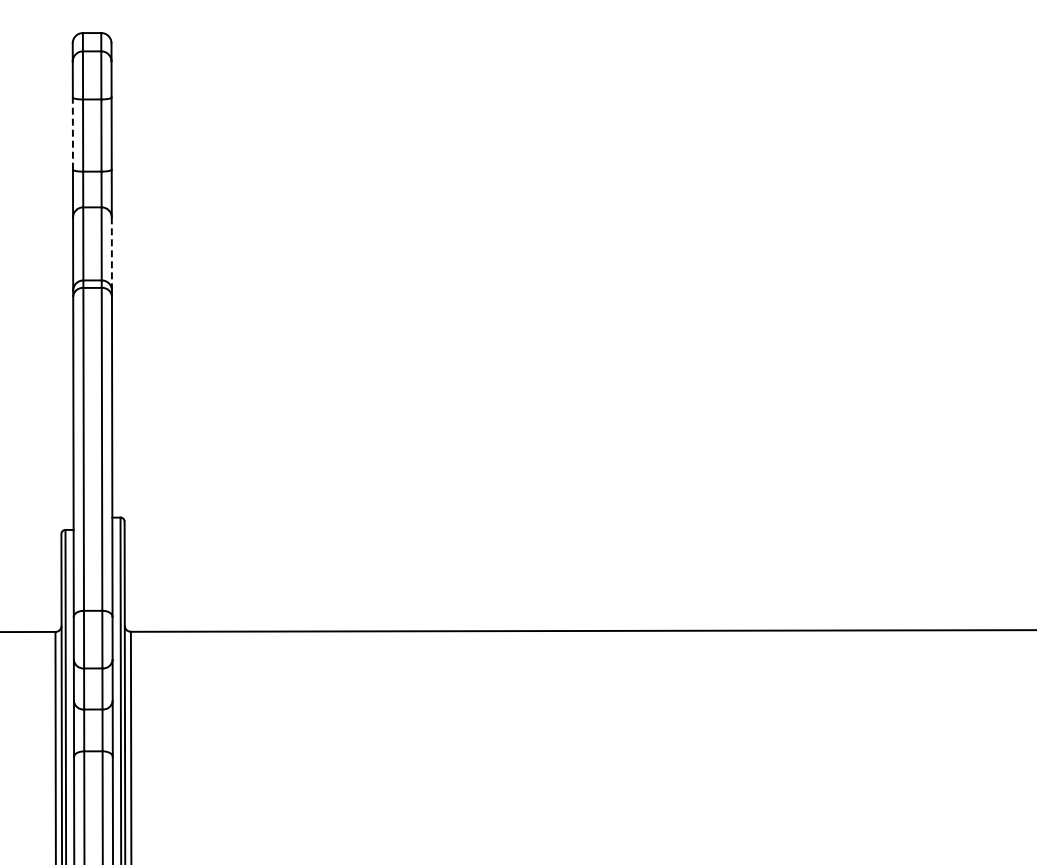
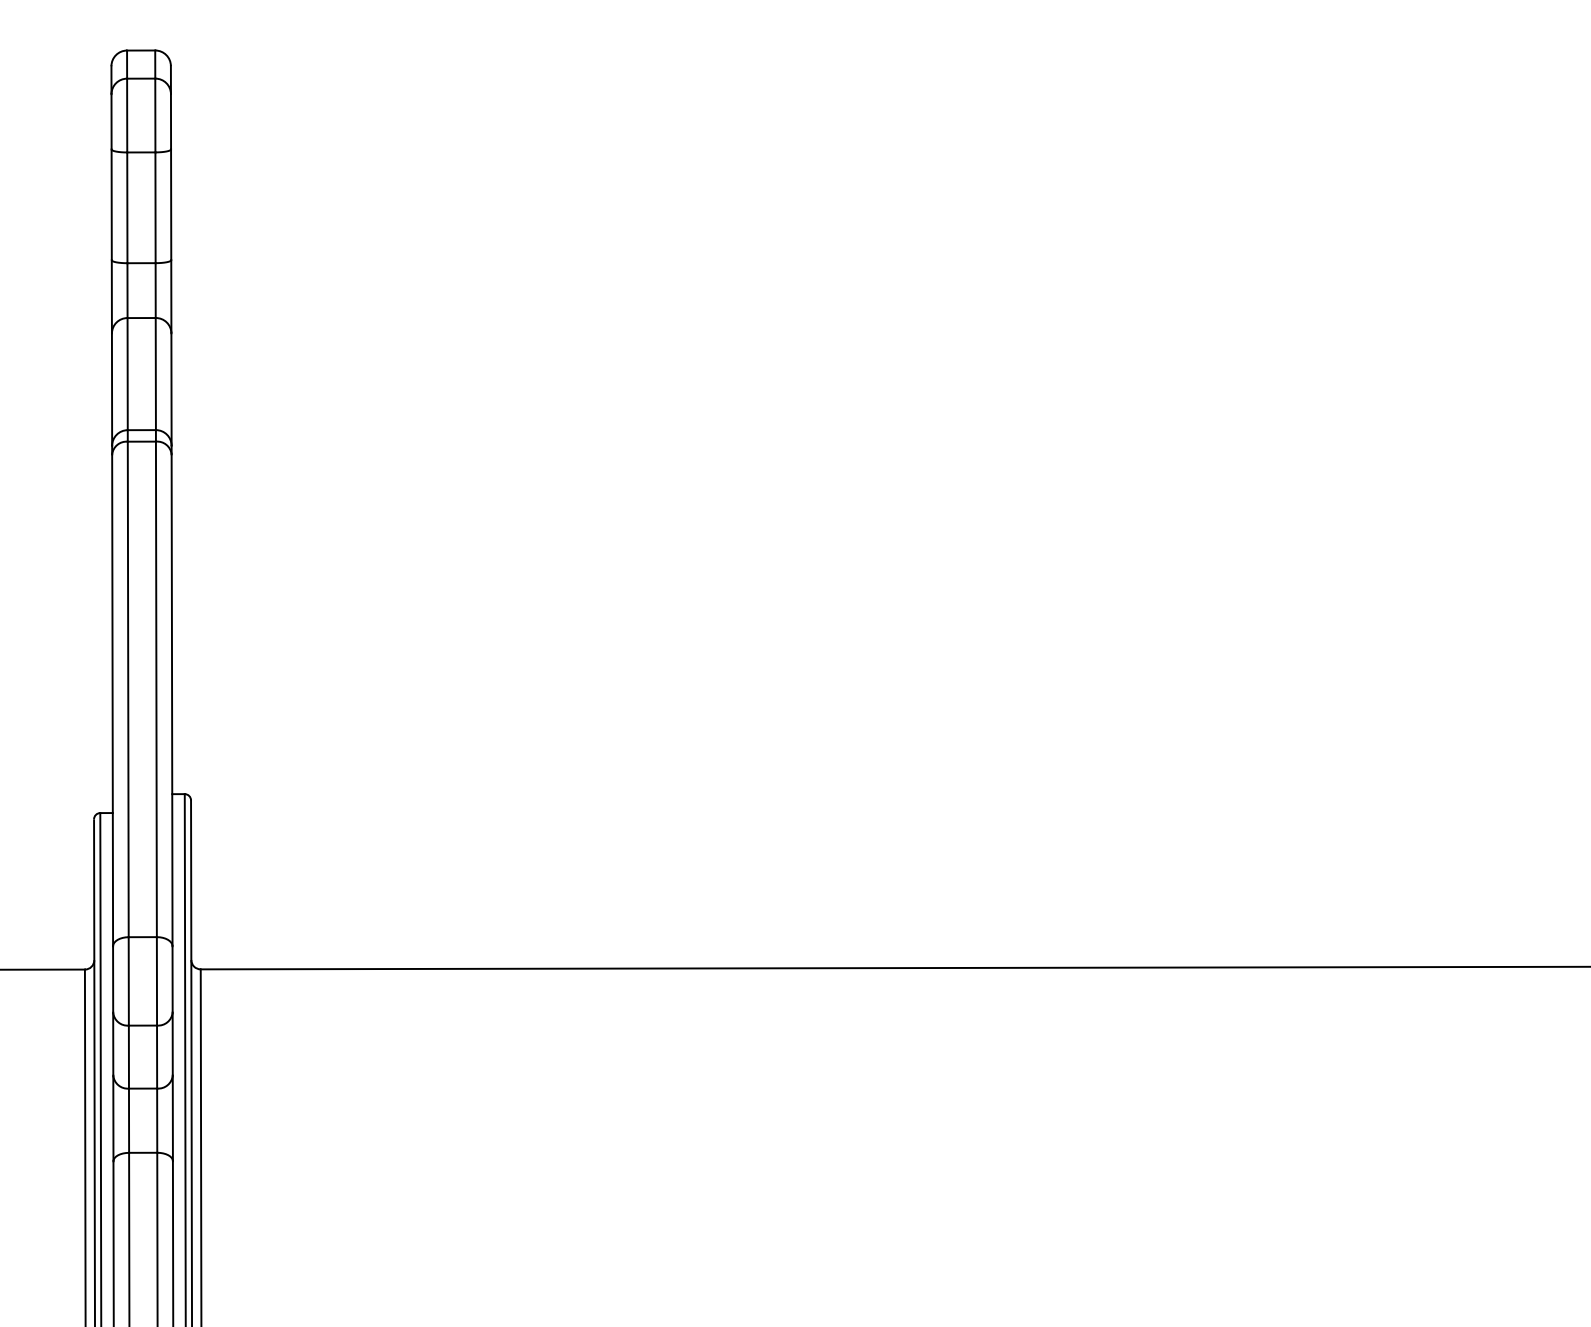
line: (72, 133) -> (111, 204), dashed -> solid
line: (111, 253) -> (170, 388), dashed -> solid

